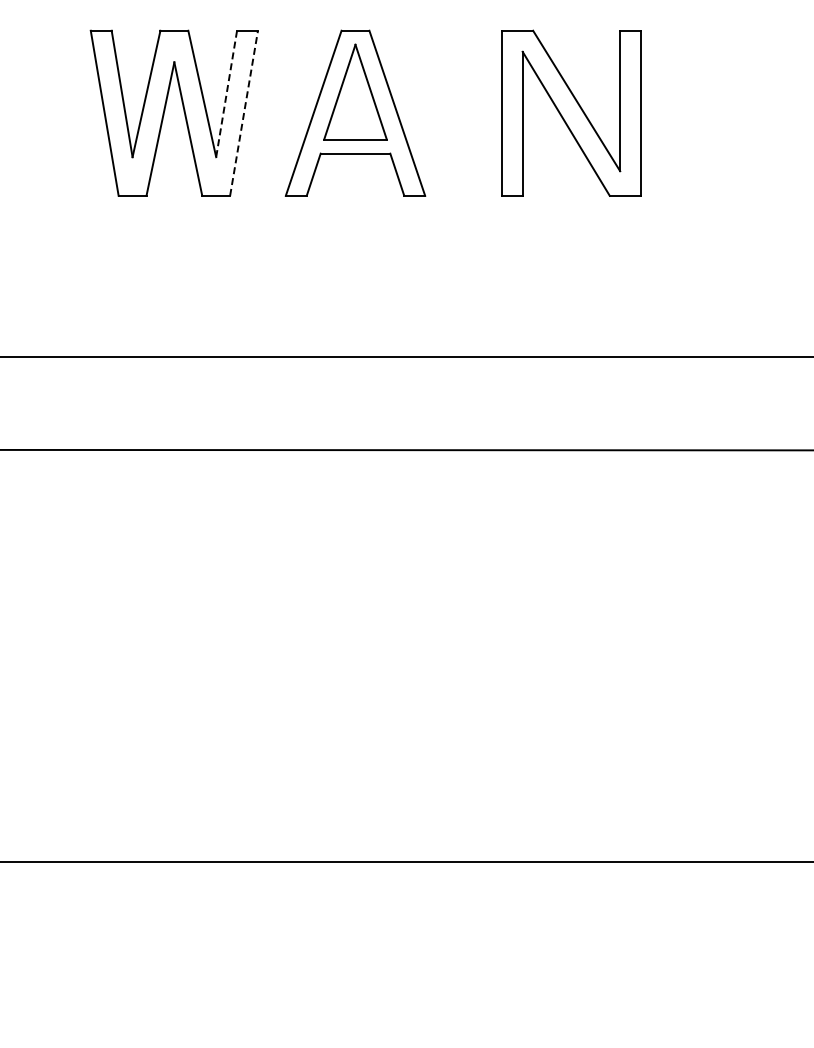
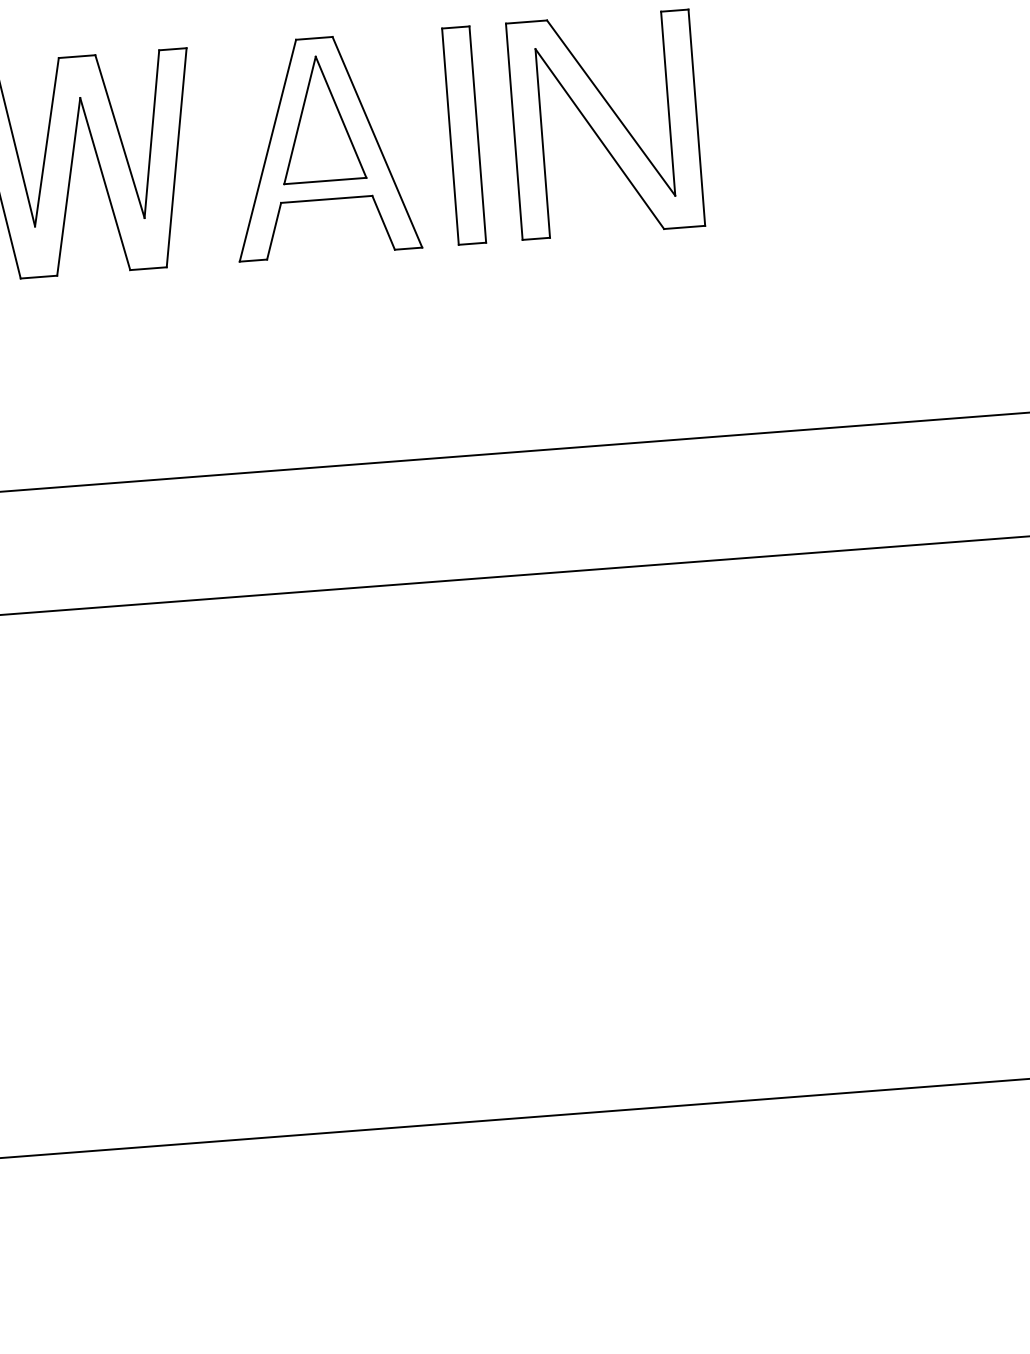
line: (226, 94) -> (151, 134), dashed -> solid
line: (244, 113) -> (177, 157), dashed -> solid
part: (463, 113) -> (464, 135), added

